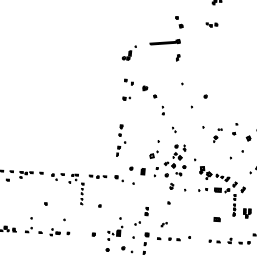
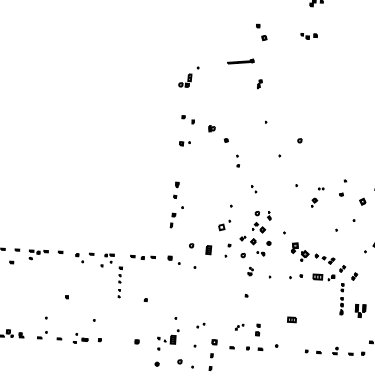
part: (164, 42) -> (239, 61), size x0.6
part: (146, 211) -> (257, 330), moved
part: (216, 219) -> (290, 319), moved

